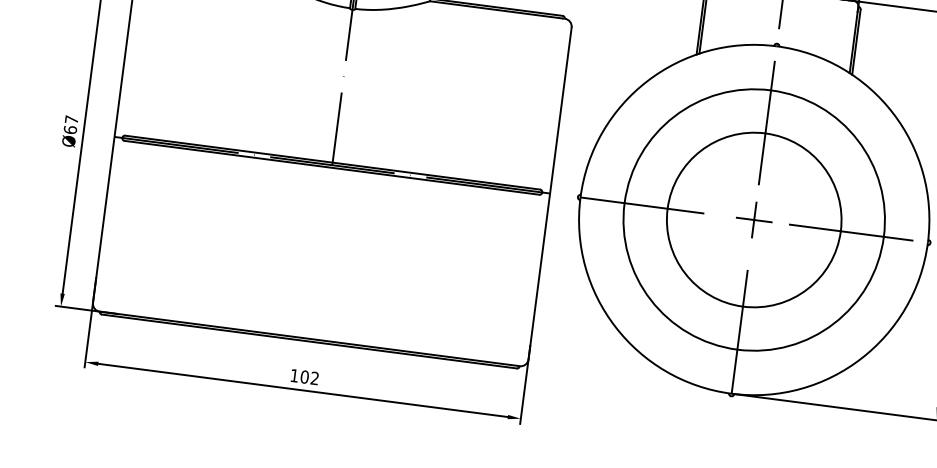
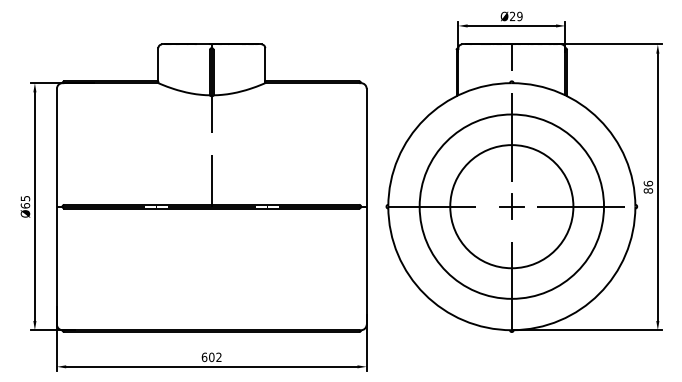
text: (71, 119) -> (25, 198), Ø67 -> Ø65
text: (294, 375) -> (204, 357), 102 -> 602

